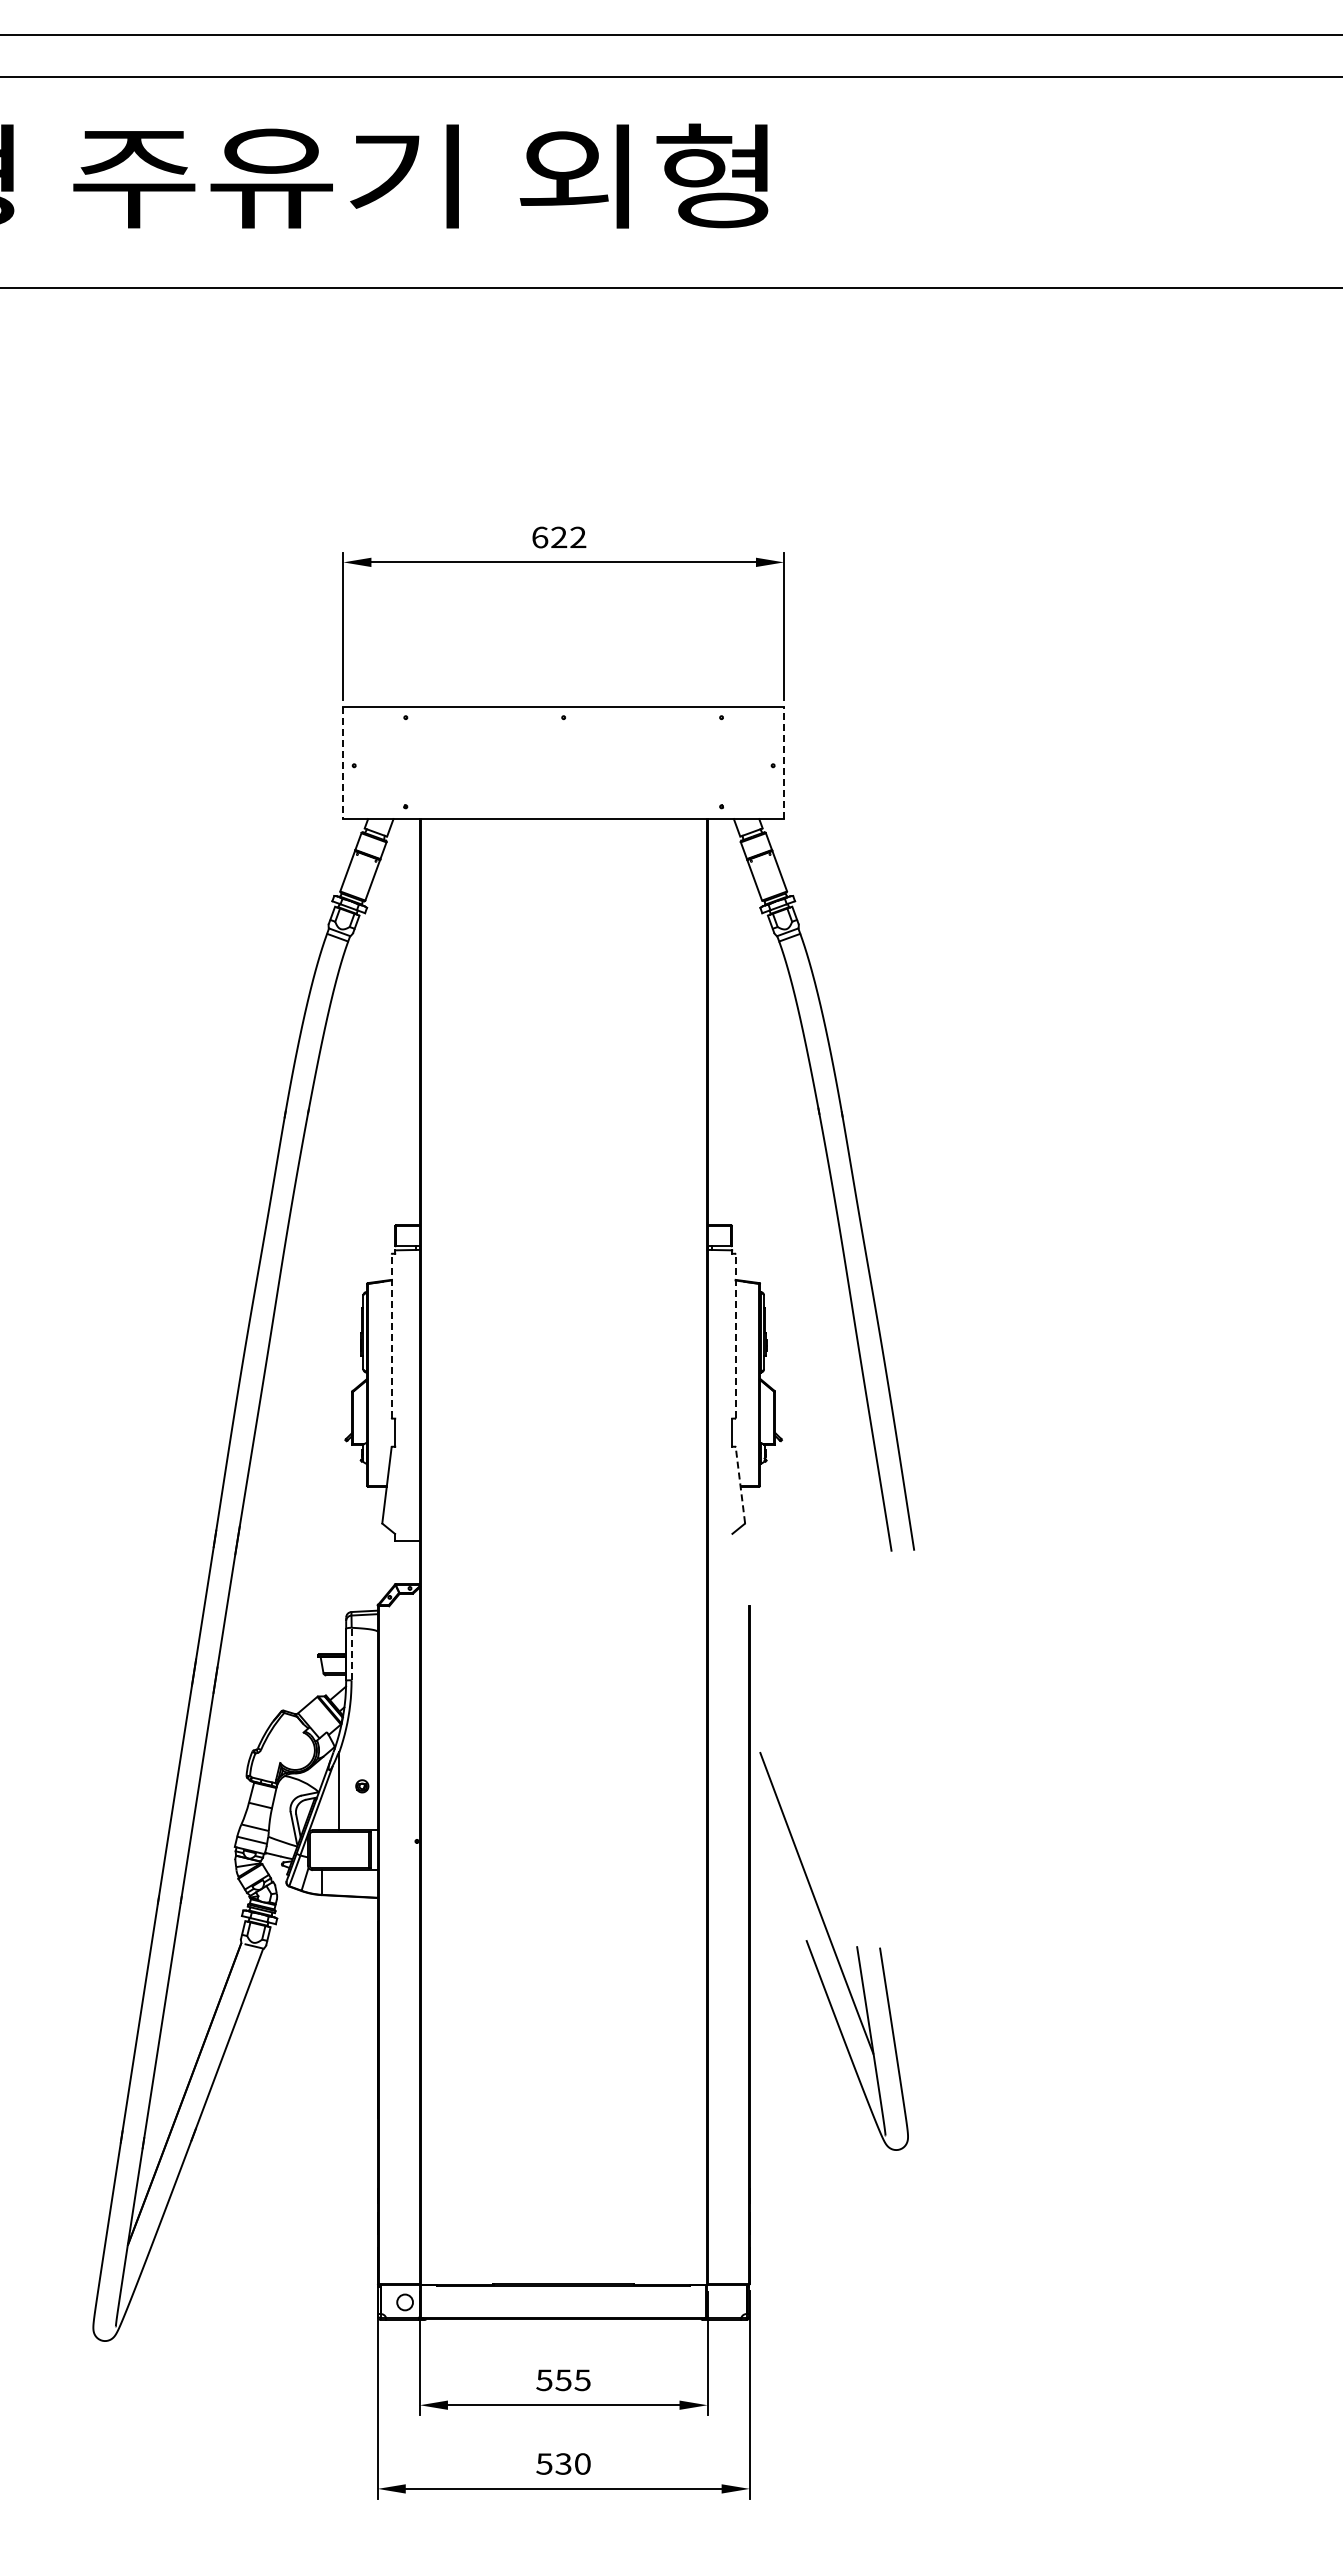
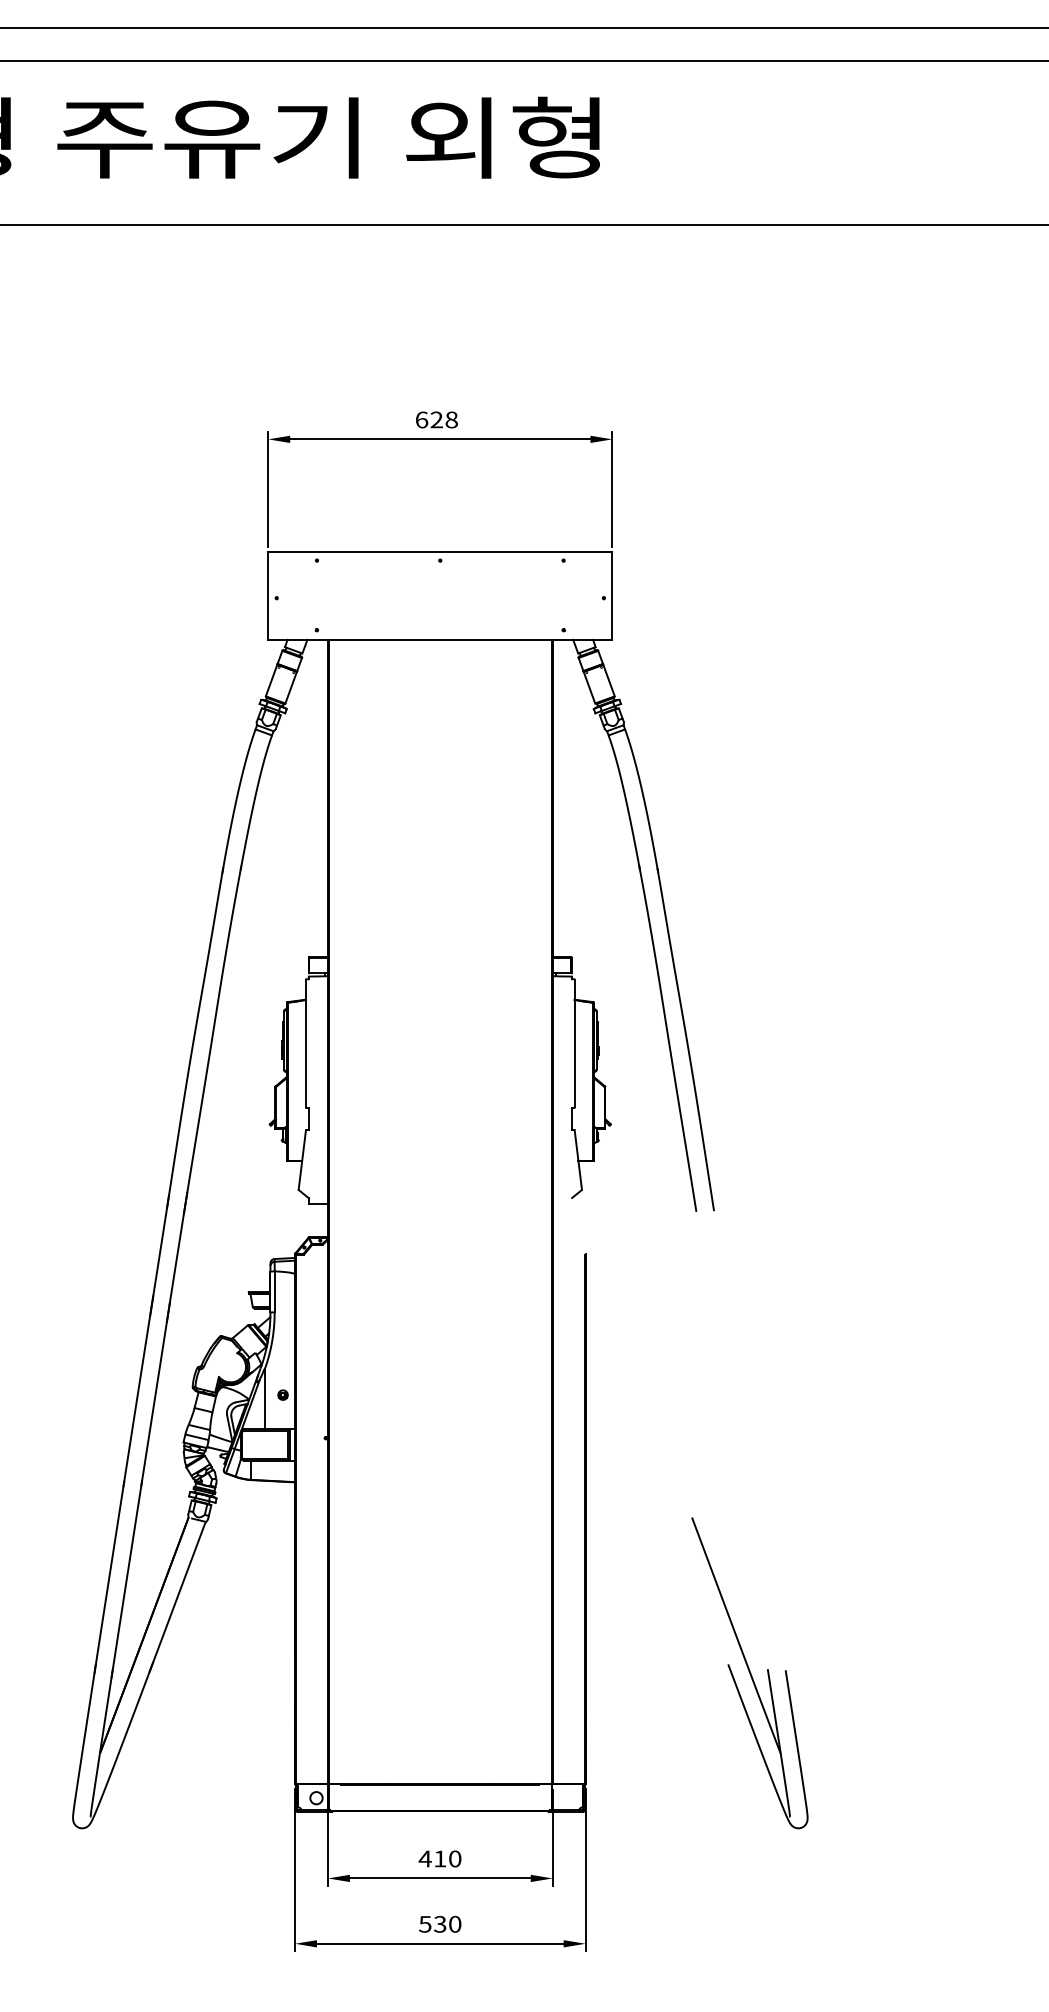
text: (578, 537) -> (451, 419), 622 -> 628
line: (784, 762) -> (612, 595), dashed -> solid
line: (343, 763) -> (268, 596), dashed -> solid
line: (391, 1336) -> (305, 1043), dashed -> solid
line: (735, 1336) -> (574, 1043), dashed -> solid
line: (740, 1484) -> (578, 1159), dashed -> solid
line: (351, 1653) -> (274, 1291), dashed -> solid
part: (833, 1951) -> (749, 1673), moved
text: (562, 2380) -> (439, 1859), 555 -> 410

